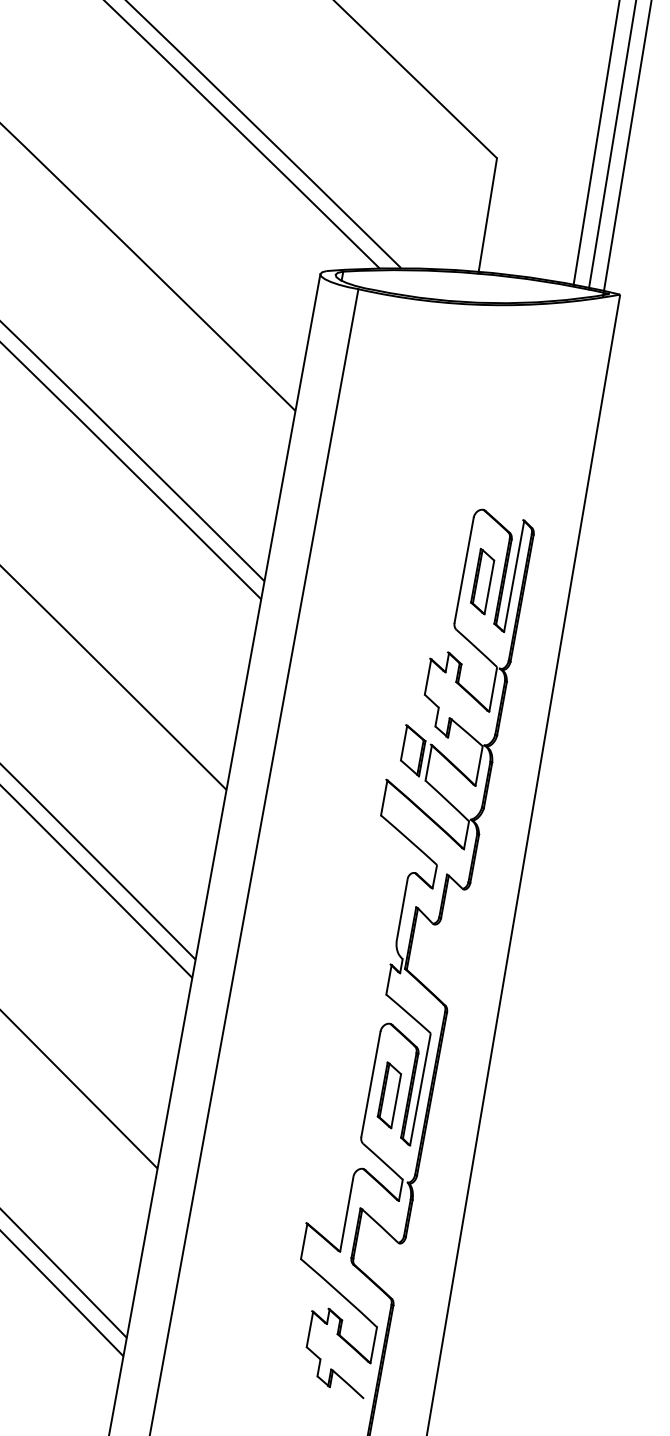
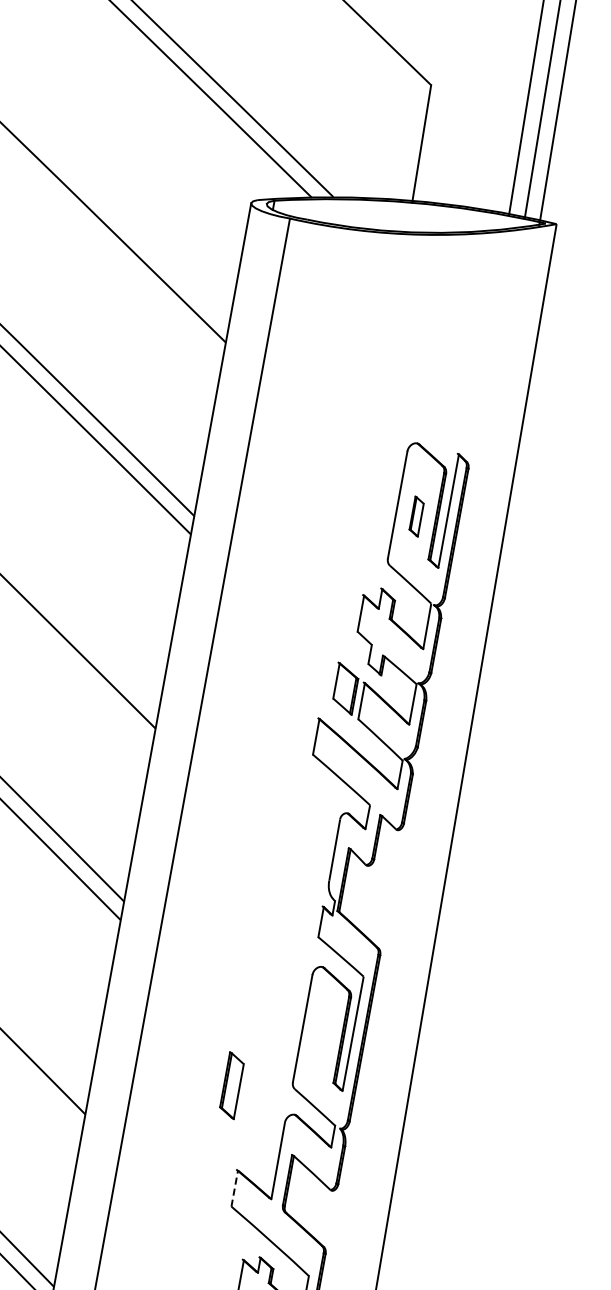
part: (482, 581) -> (416, 516), size x0.6
part: (388, 1095) -> (230, 1085), moved
line: (304, 1240) -> (235, 1187), solid -> dashed

